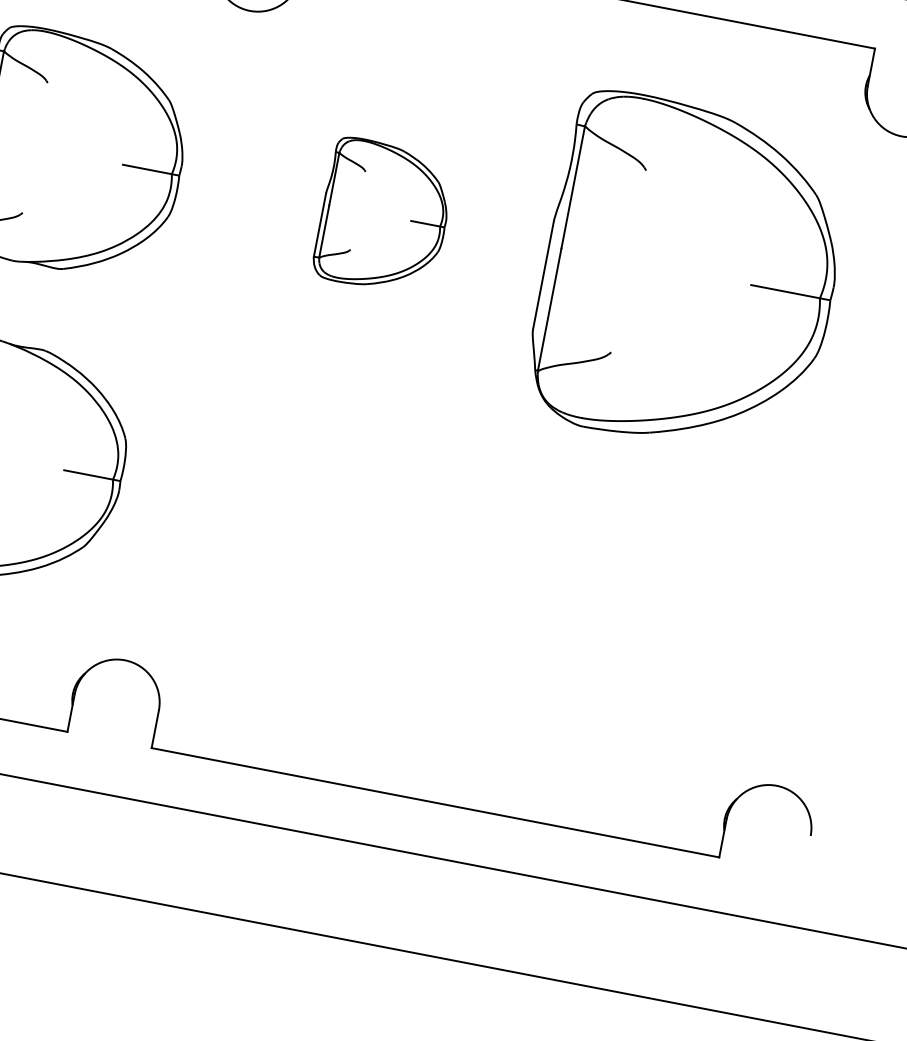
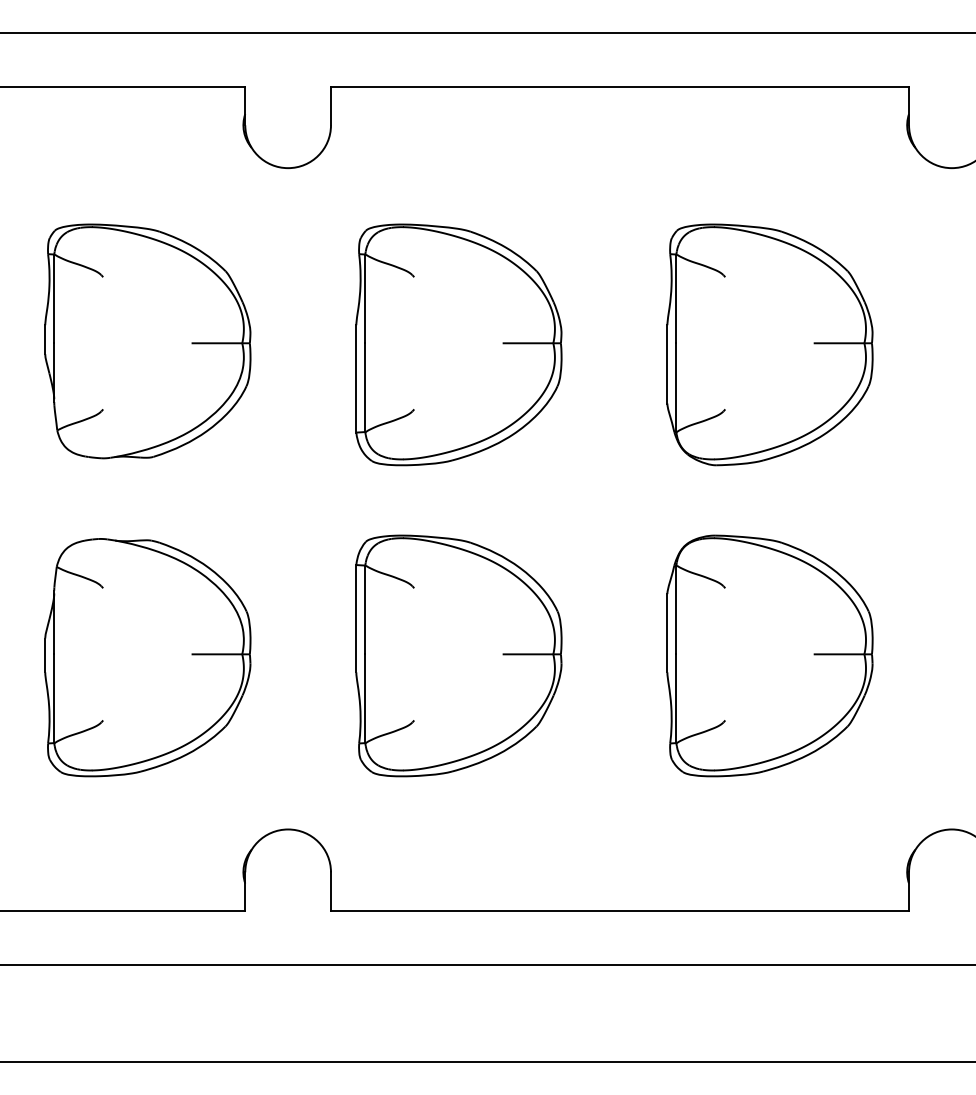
part: (383, 216) -> (458, 344), size x1.67
part: (689, 275) -> (769, 344), size x0.71
part: (325, 521) -> (458, 655), added
part: (630, 580) -> (769, 655), added

